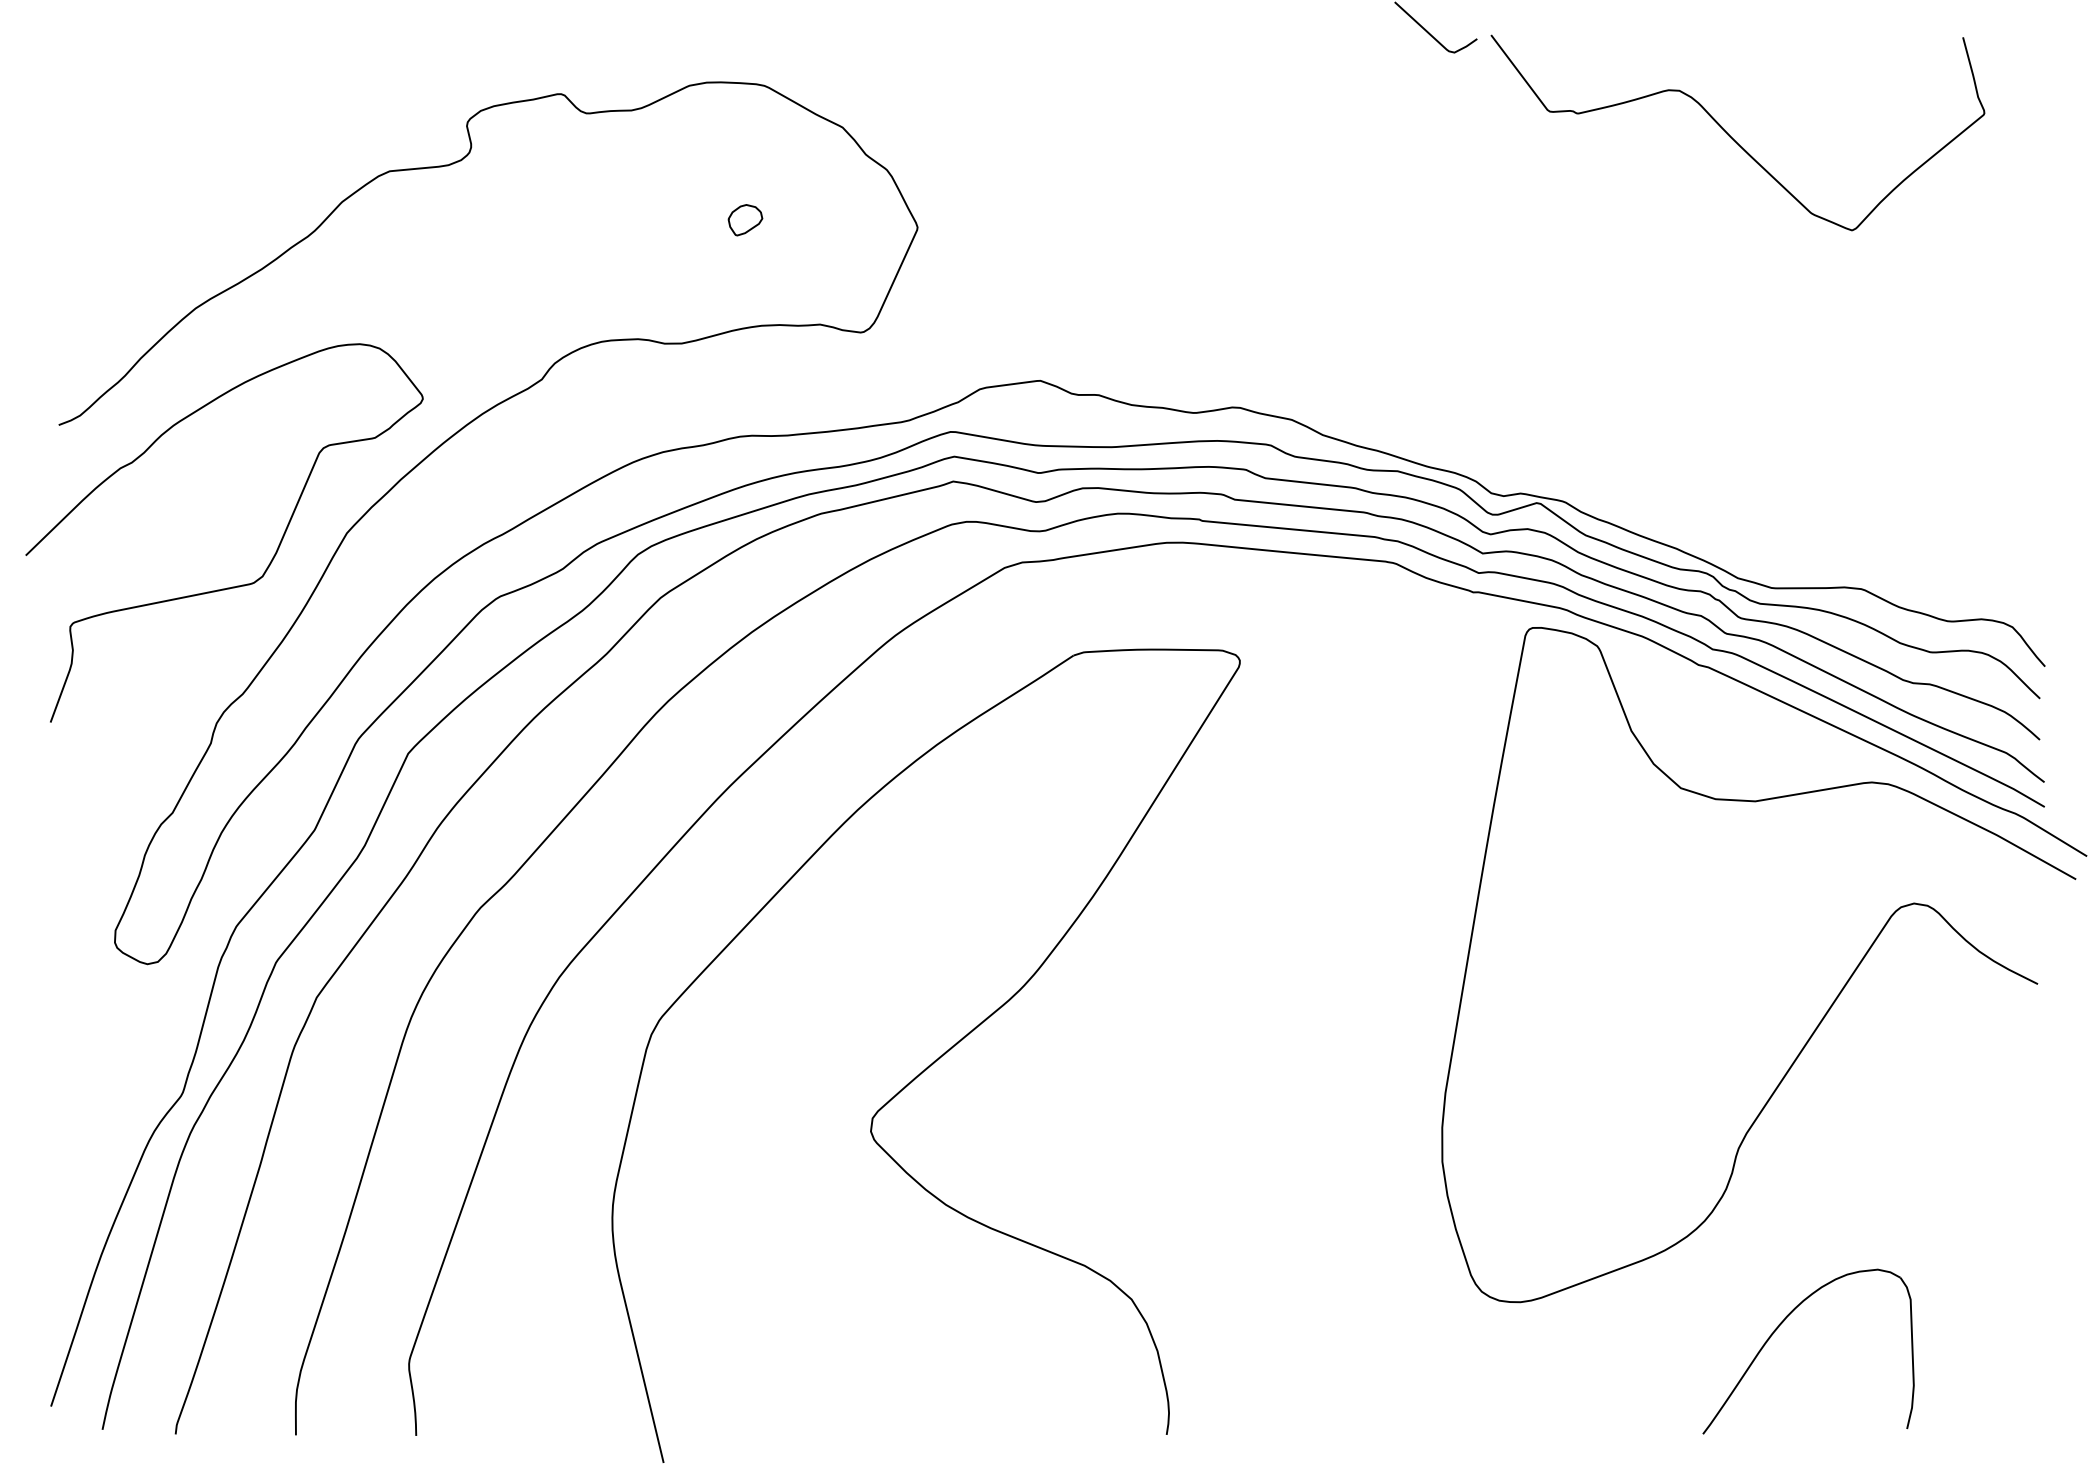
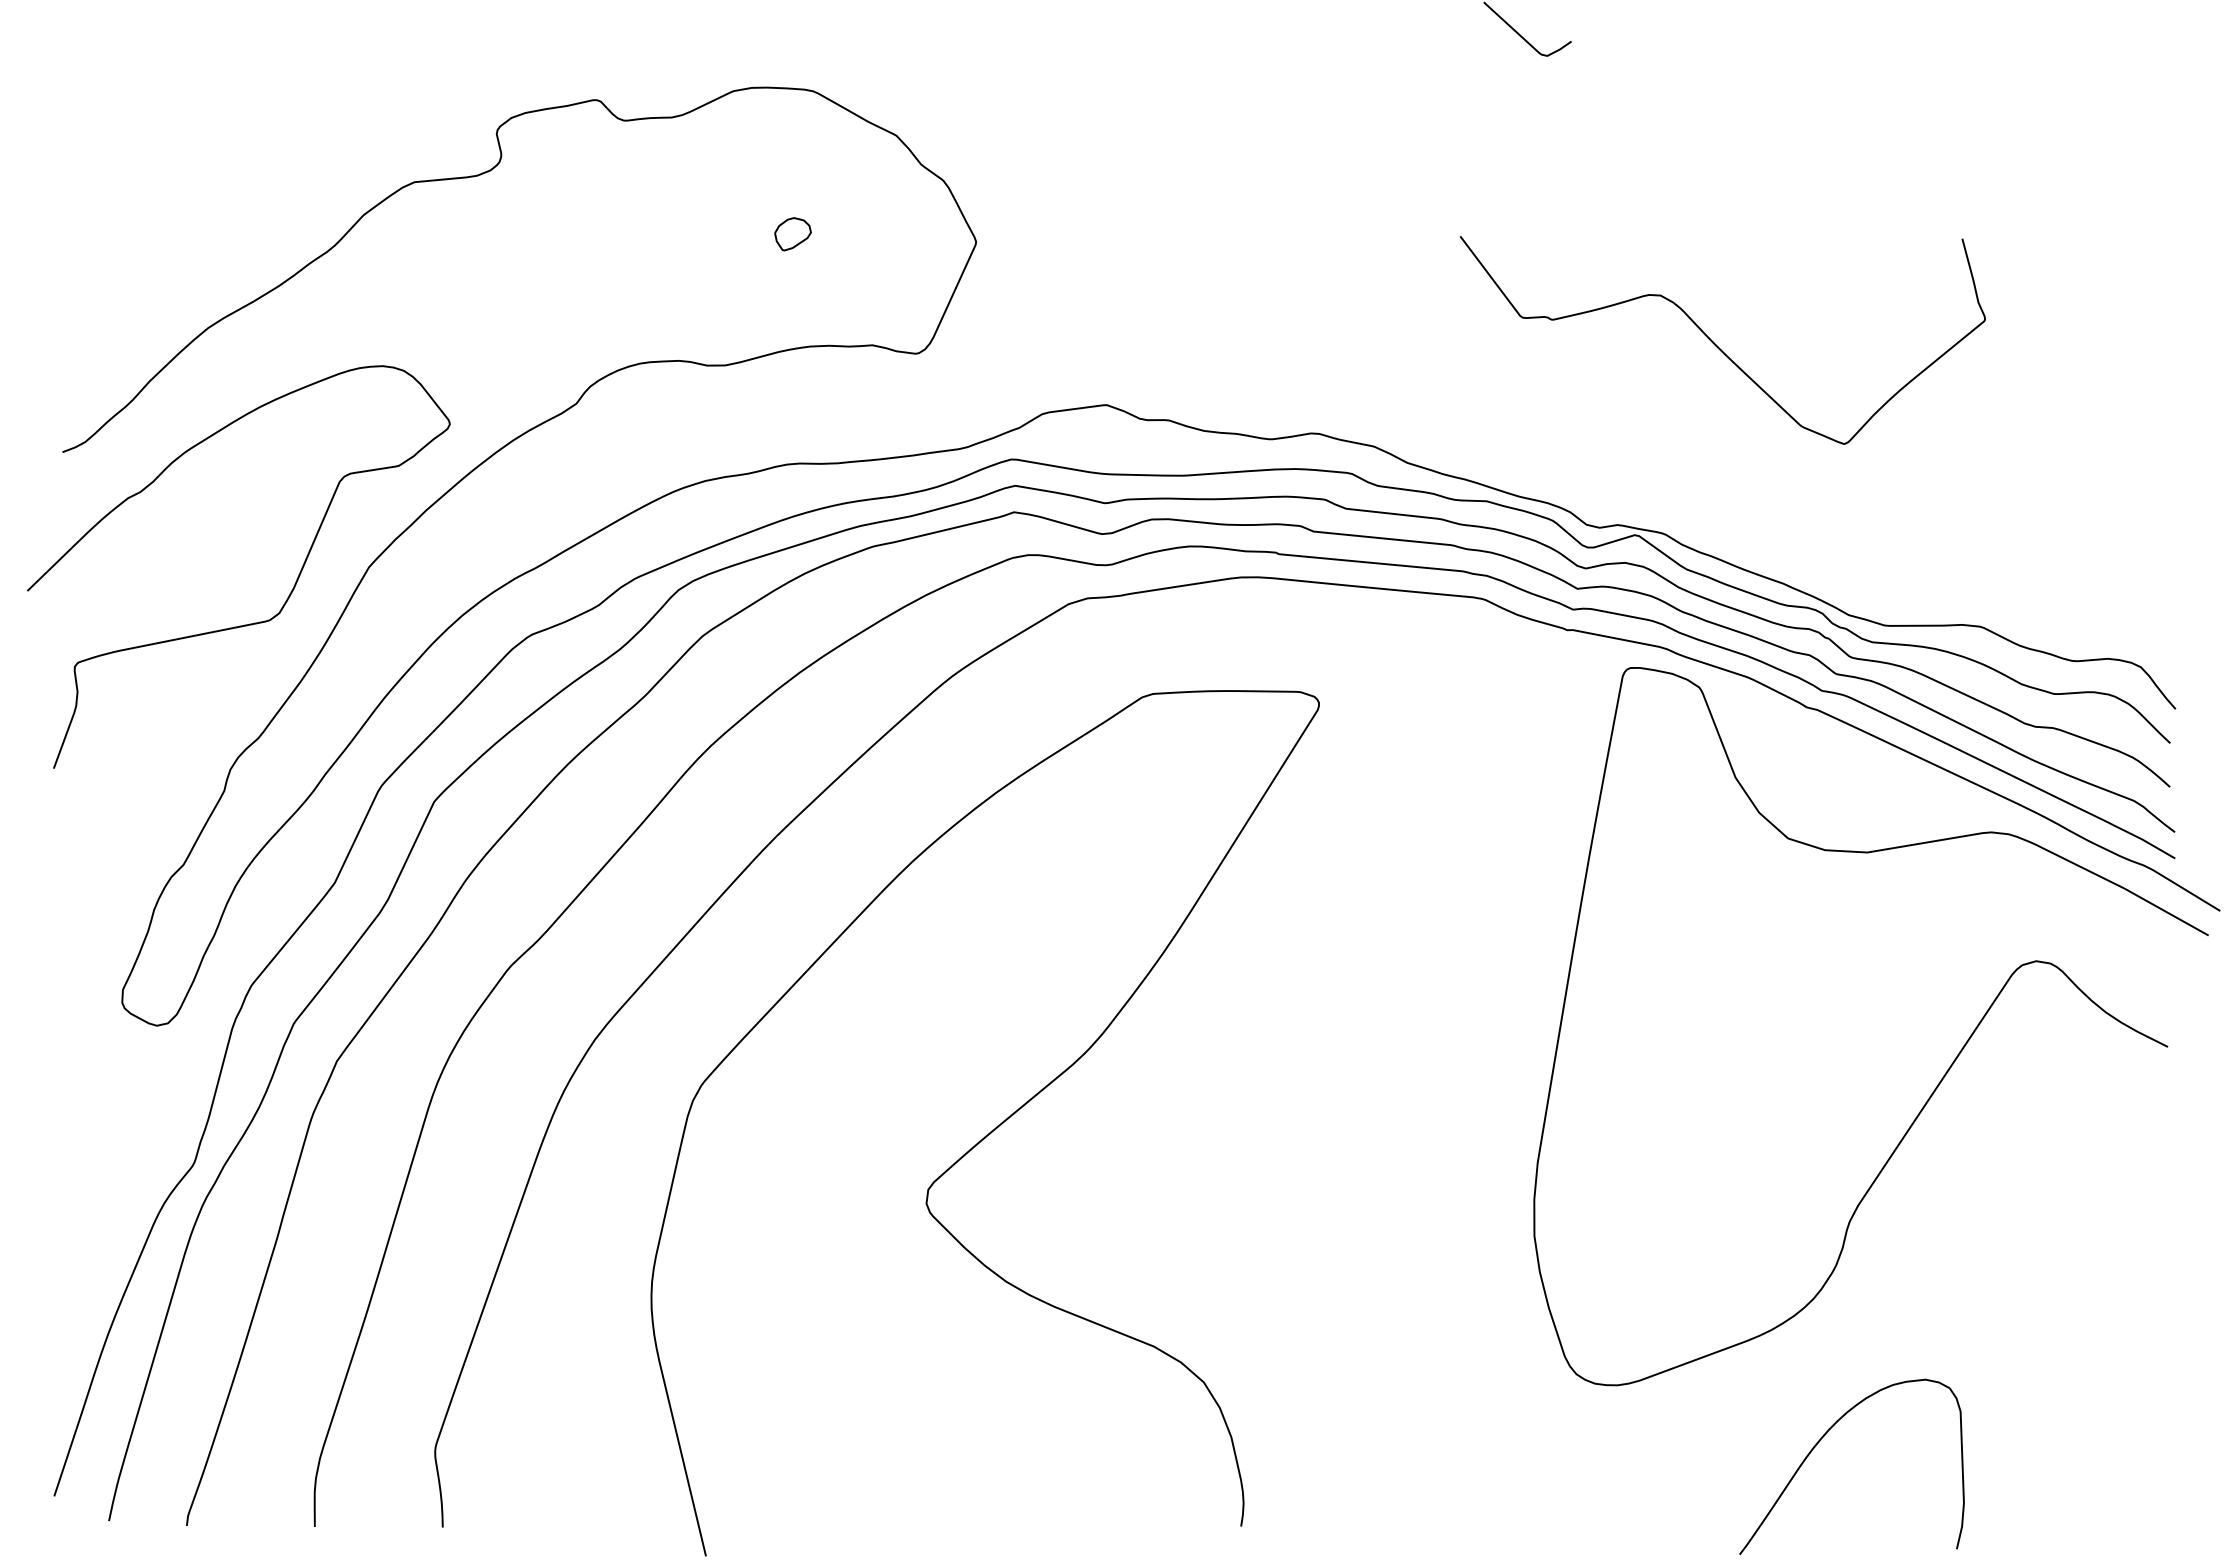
curve: (1732, 137) -> (1717, 345), moved
part: (1778, 1327) -> (1820, 1441), moved

